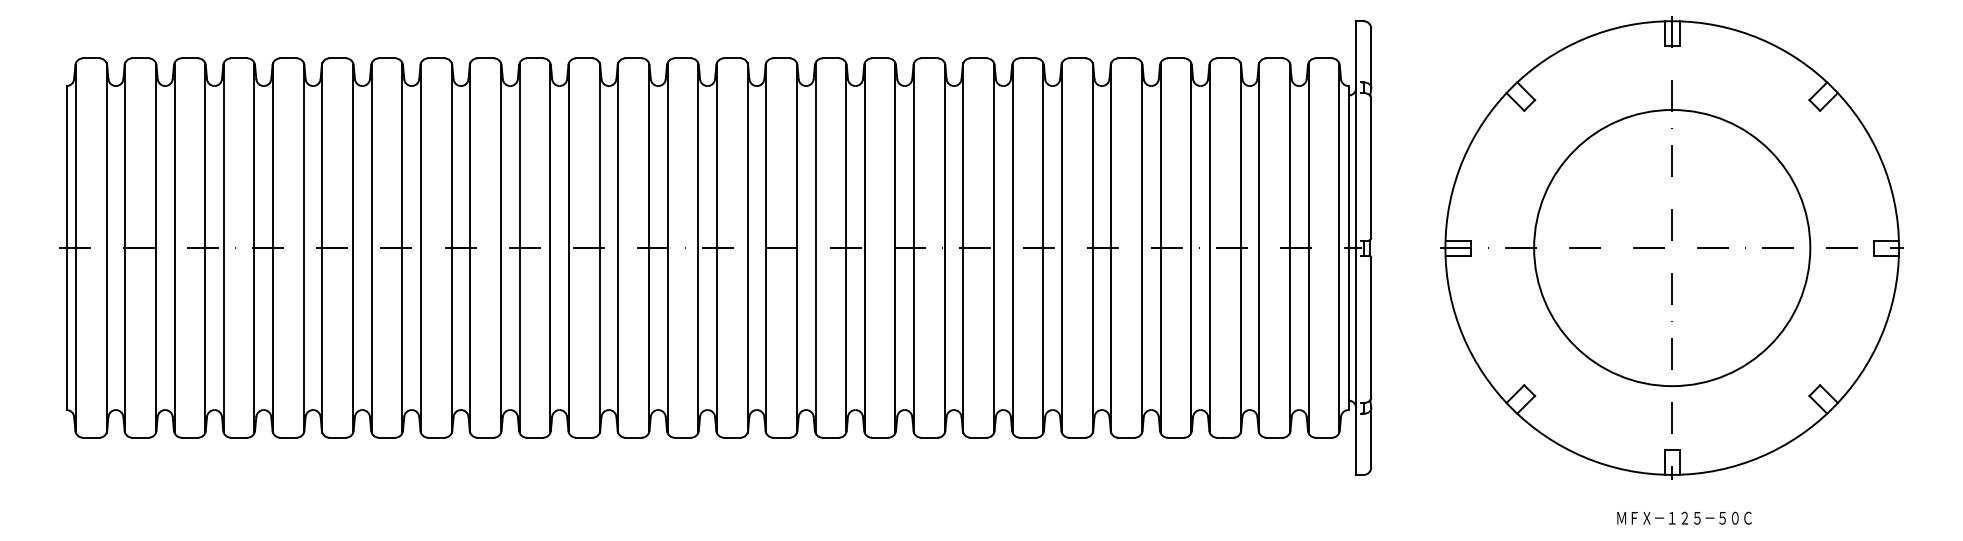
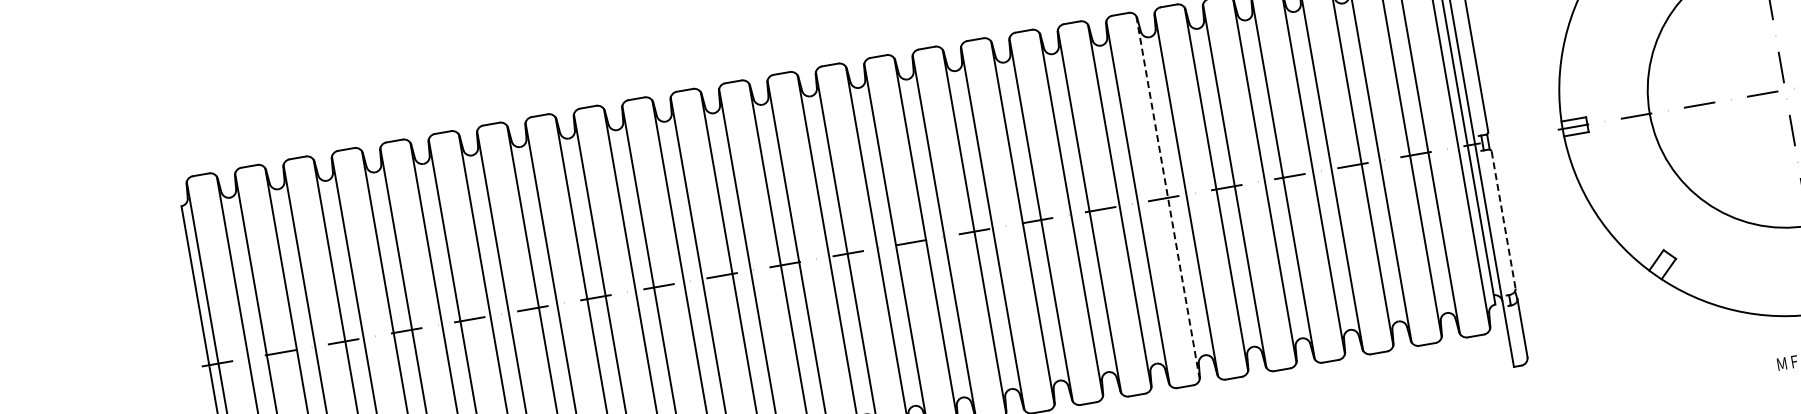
line: (1043, 247) -> (1168, 197), solid -> dashed
line: (1371, 327) -> (1503, 219), solid -> dashed

